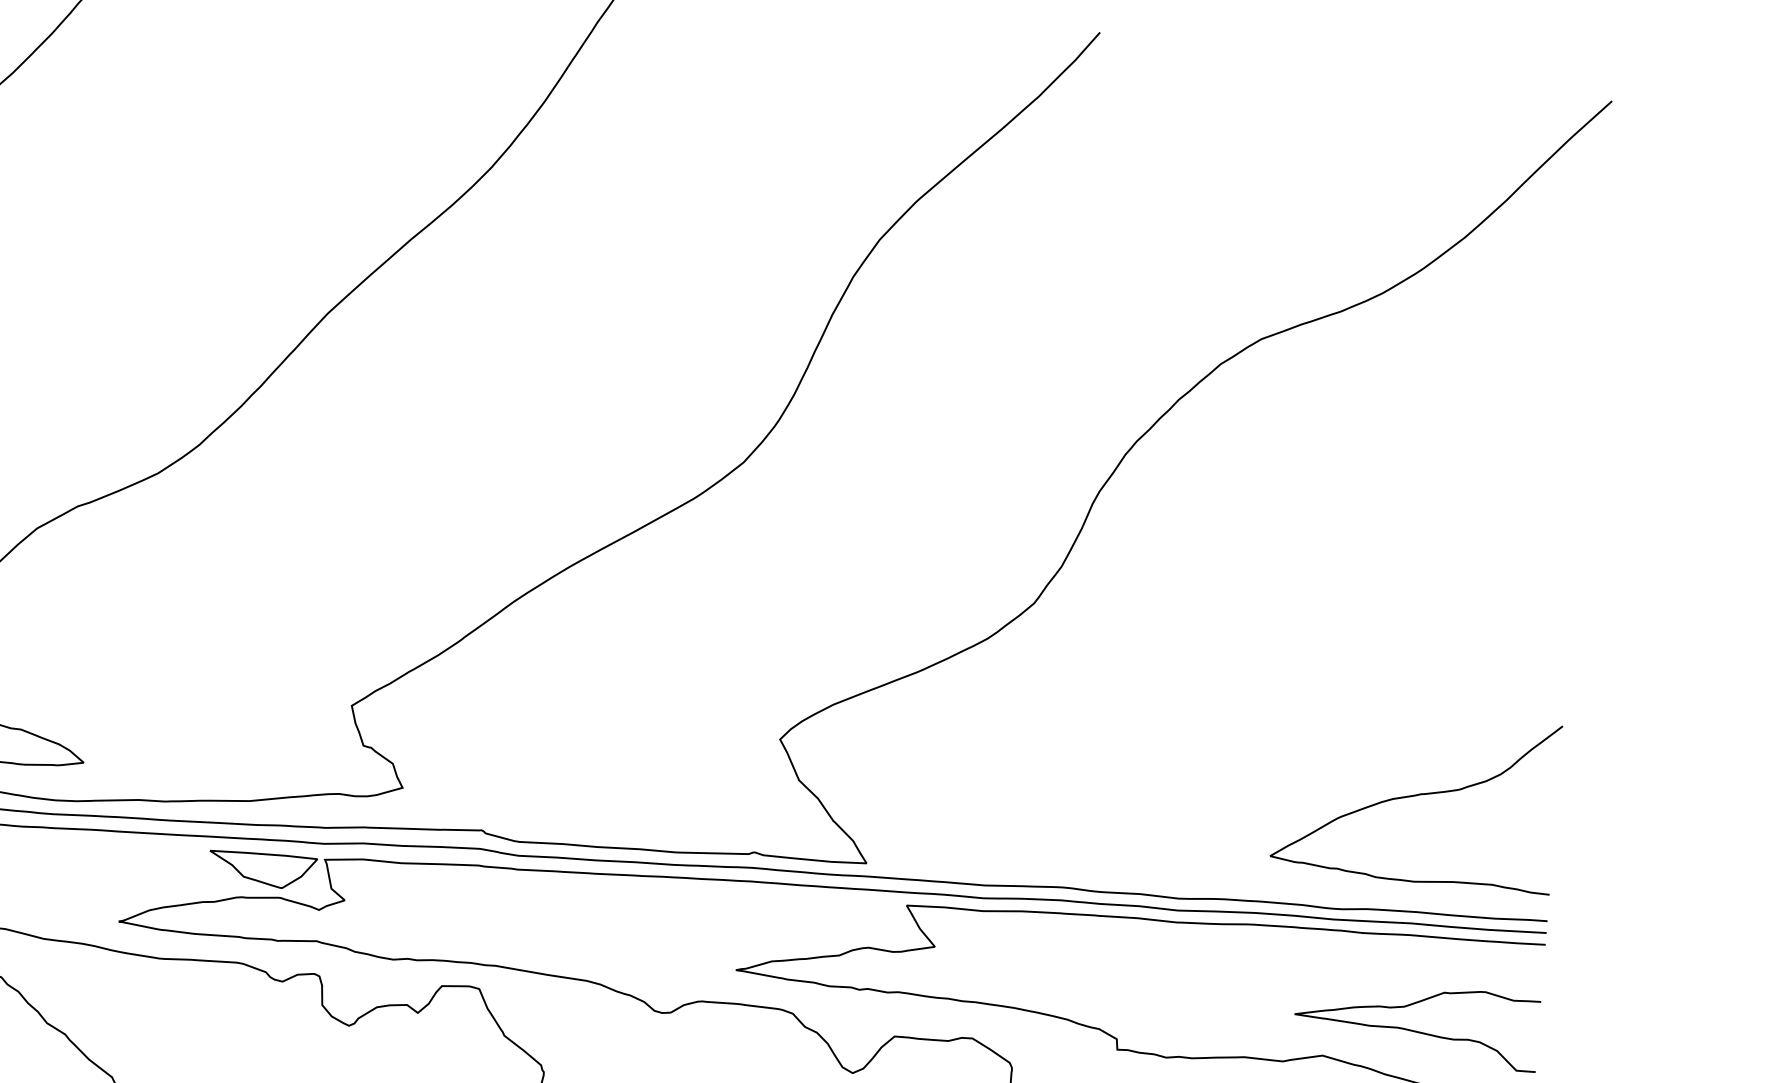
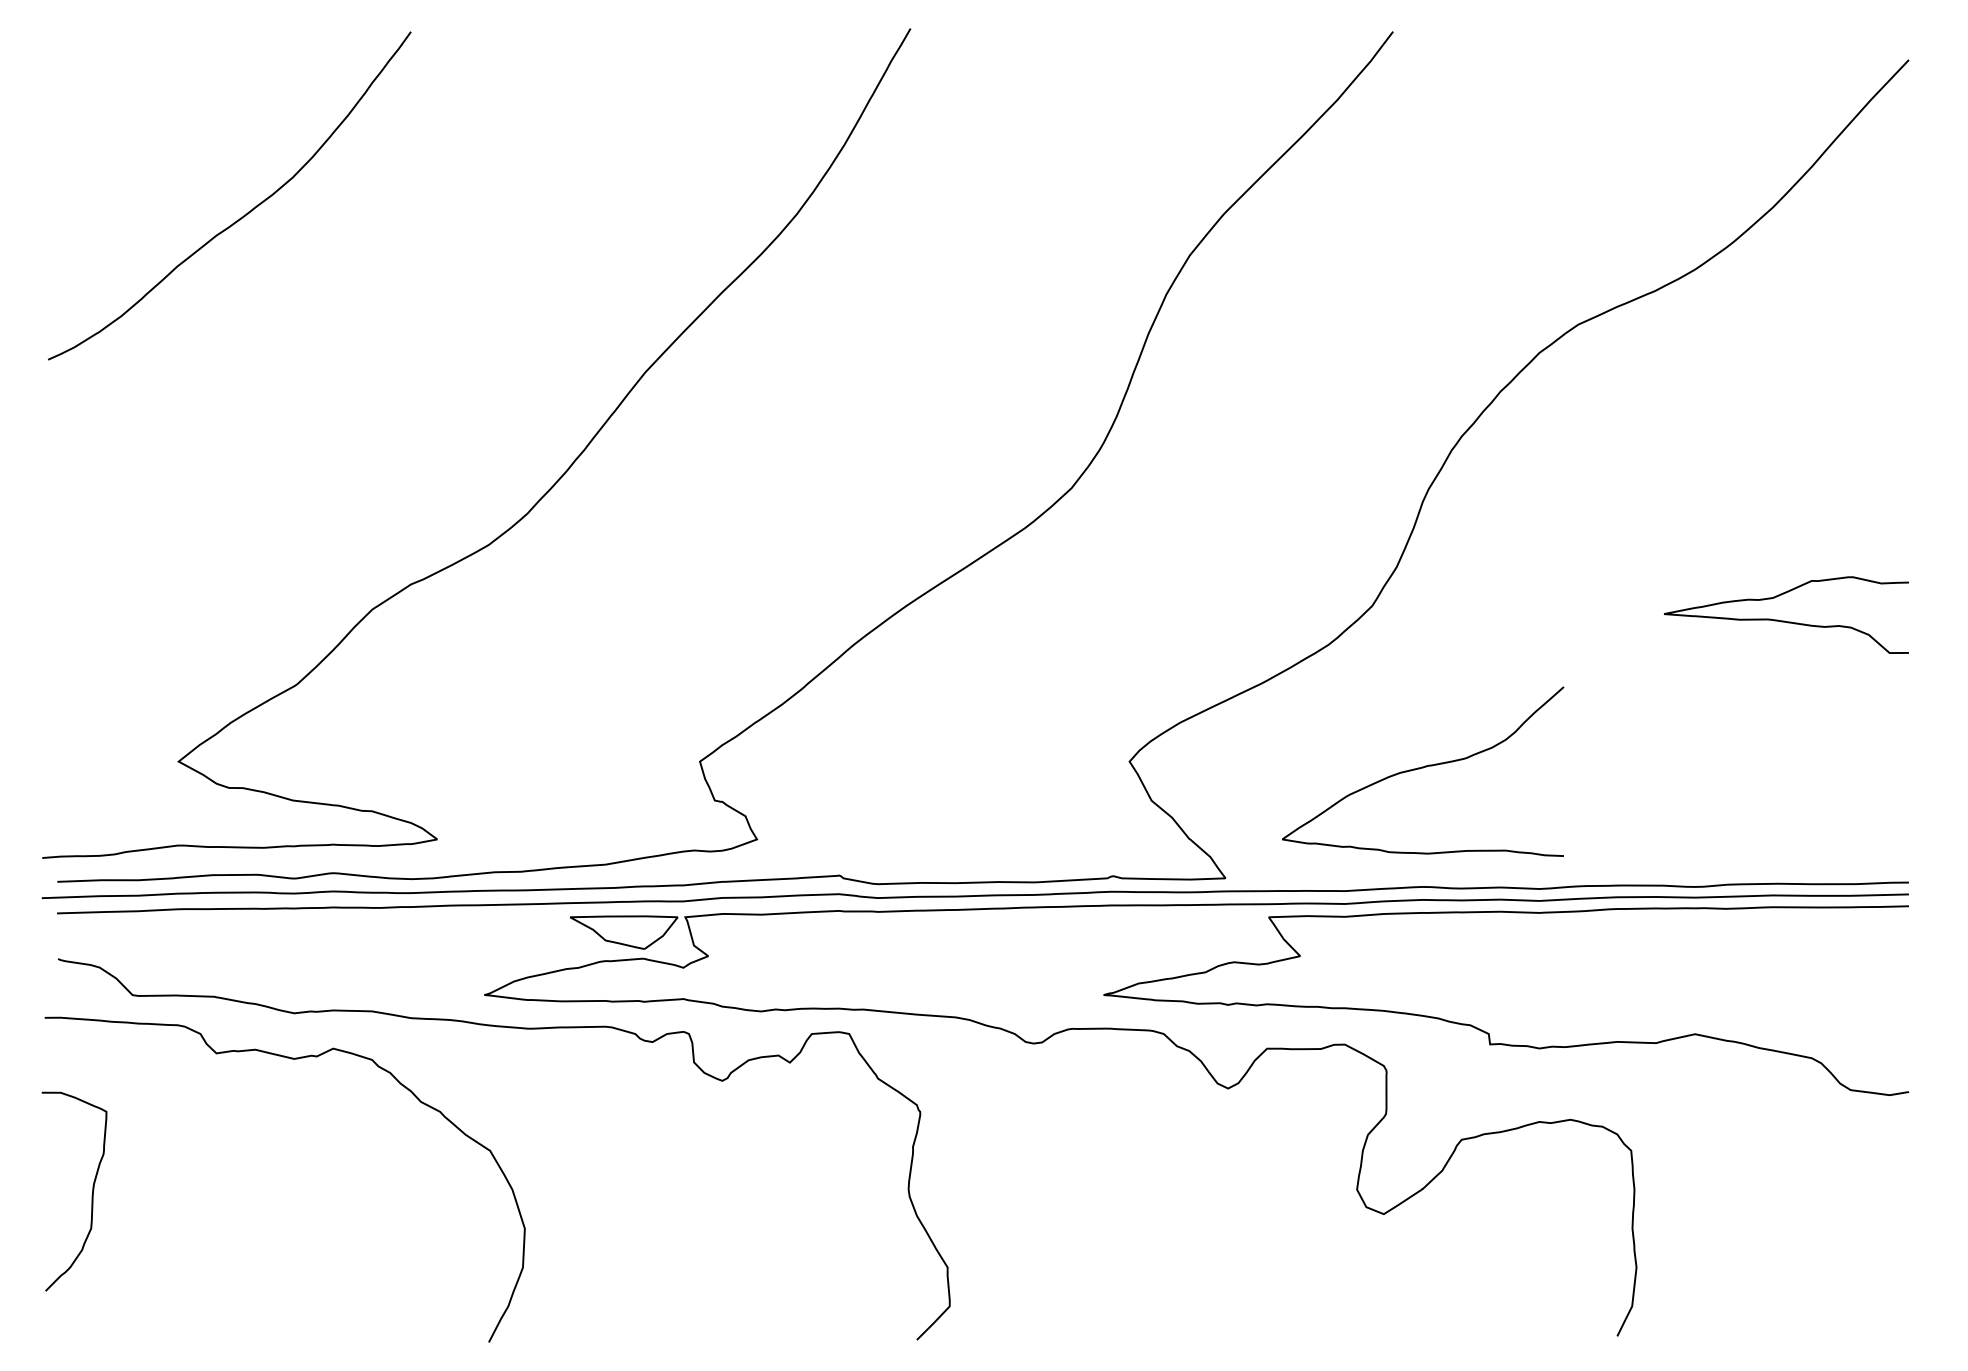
curve: (1416, 796) -> (1423, 768), moved
curve: (1414, 1030) -> (1784, 620), moved

